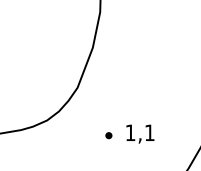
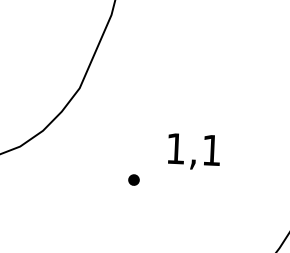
text: (140, 133) -> (194, 150), moved

